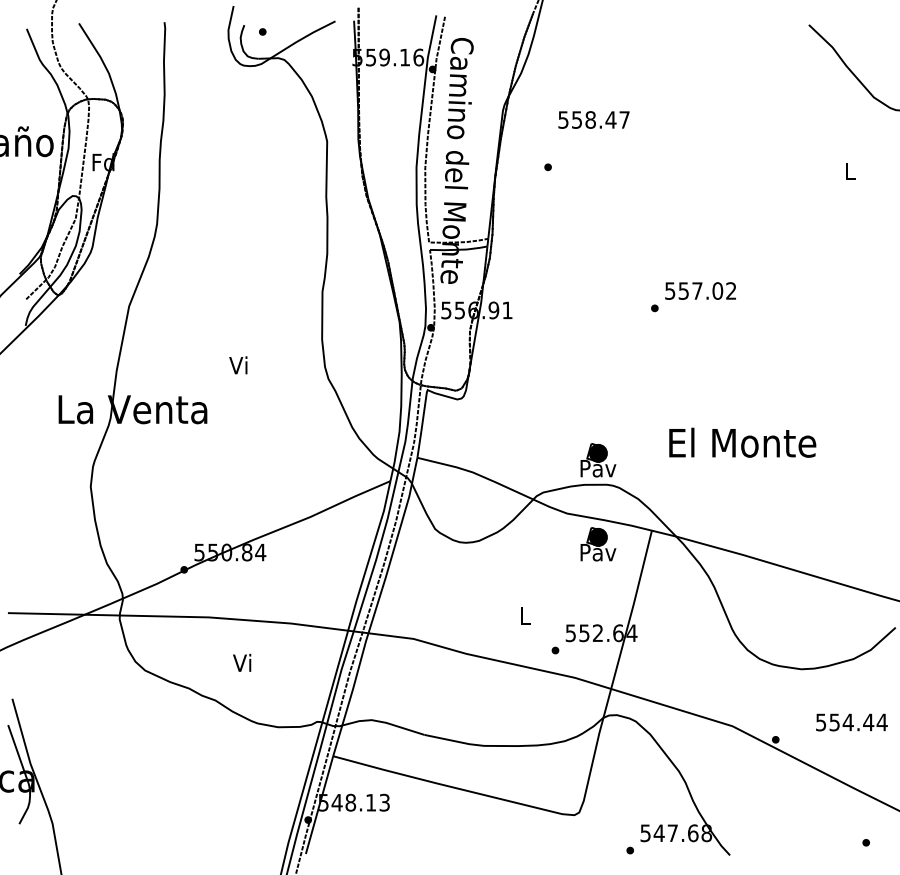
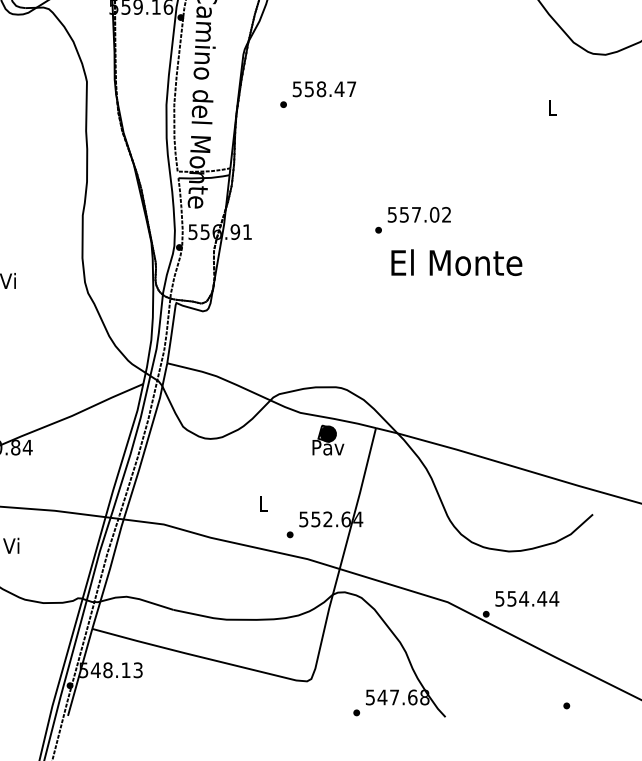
text: (593, 119) -> (324, 88), moved
text: (742, 442) -> (456, 262), moved
part: (598, 460) -> (328, 365), removed
text: (851, 722) -> (526, 598), moved

